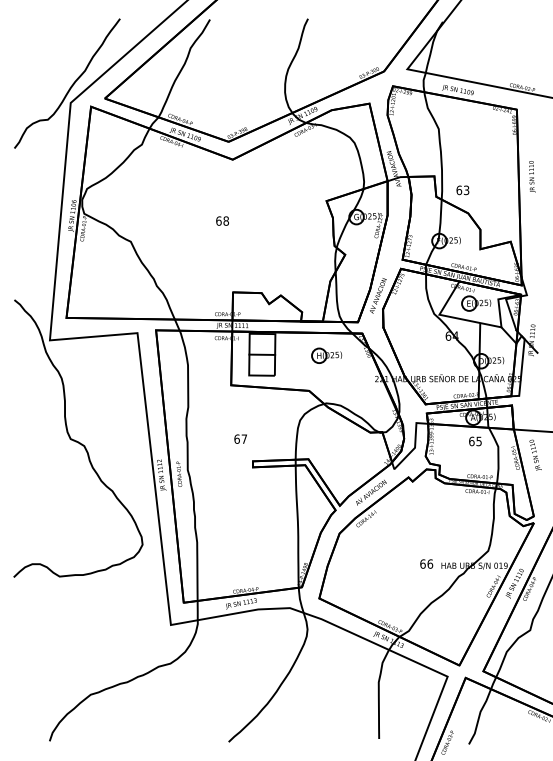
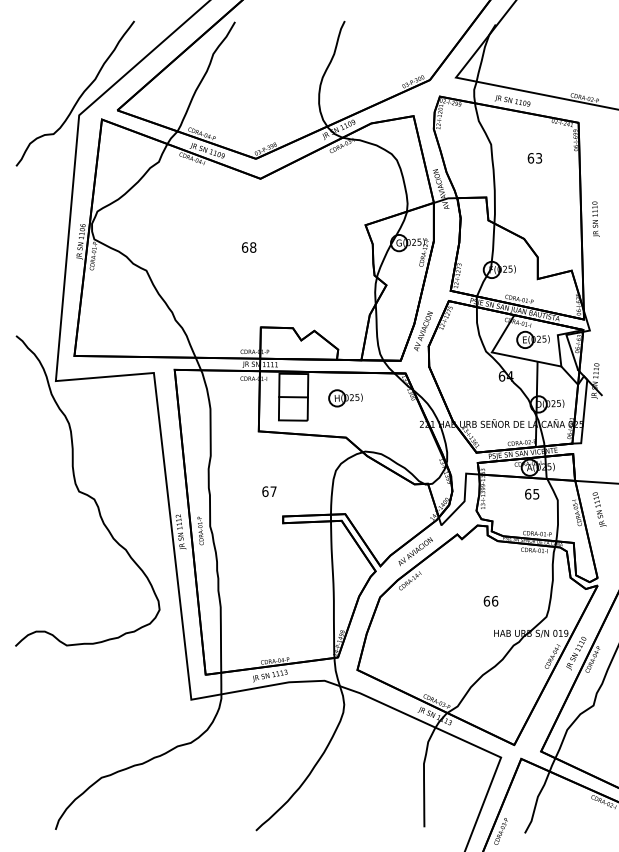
text: (532, 176) -> (596, 218), moved
text: (462, 190) -> (534, 158), moved
part: (326, 355) -> (345, 398), moved
text: (426, 563) -> (490, 600), moved

